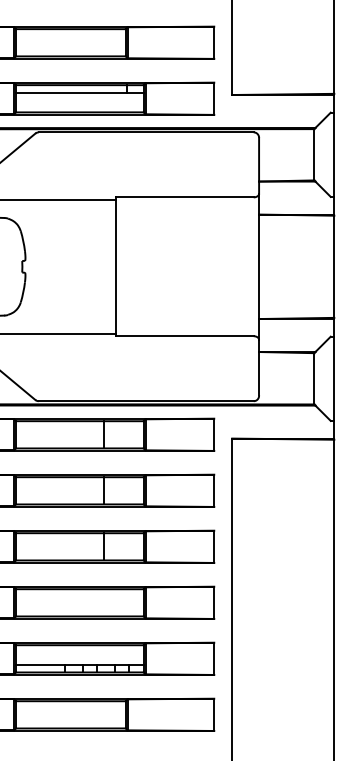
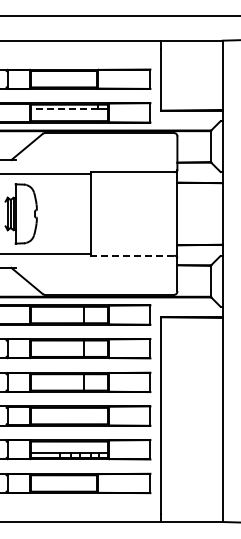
line: (71, 93) -> (64, 109), solid -> dashed
line: (184, 335) -> (132, 255), solid -> dashed

